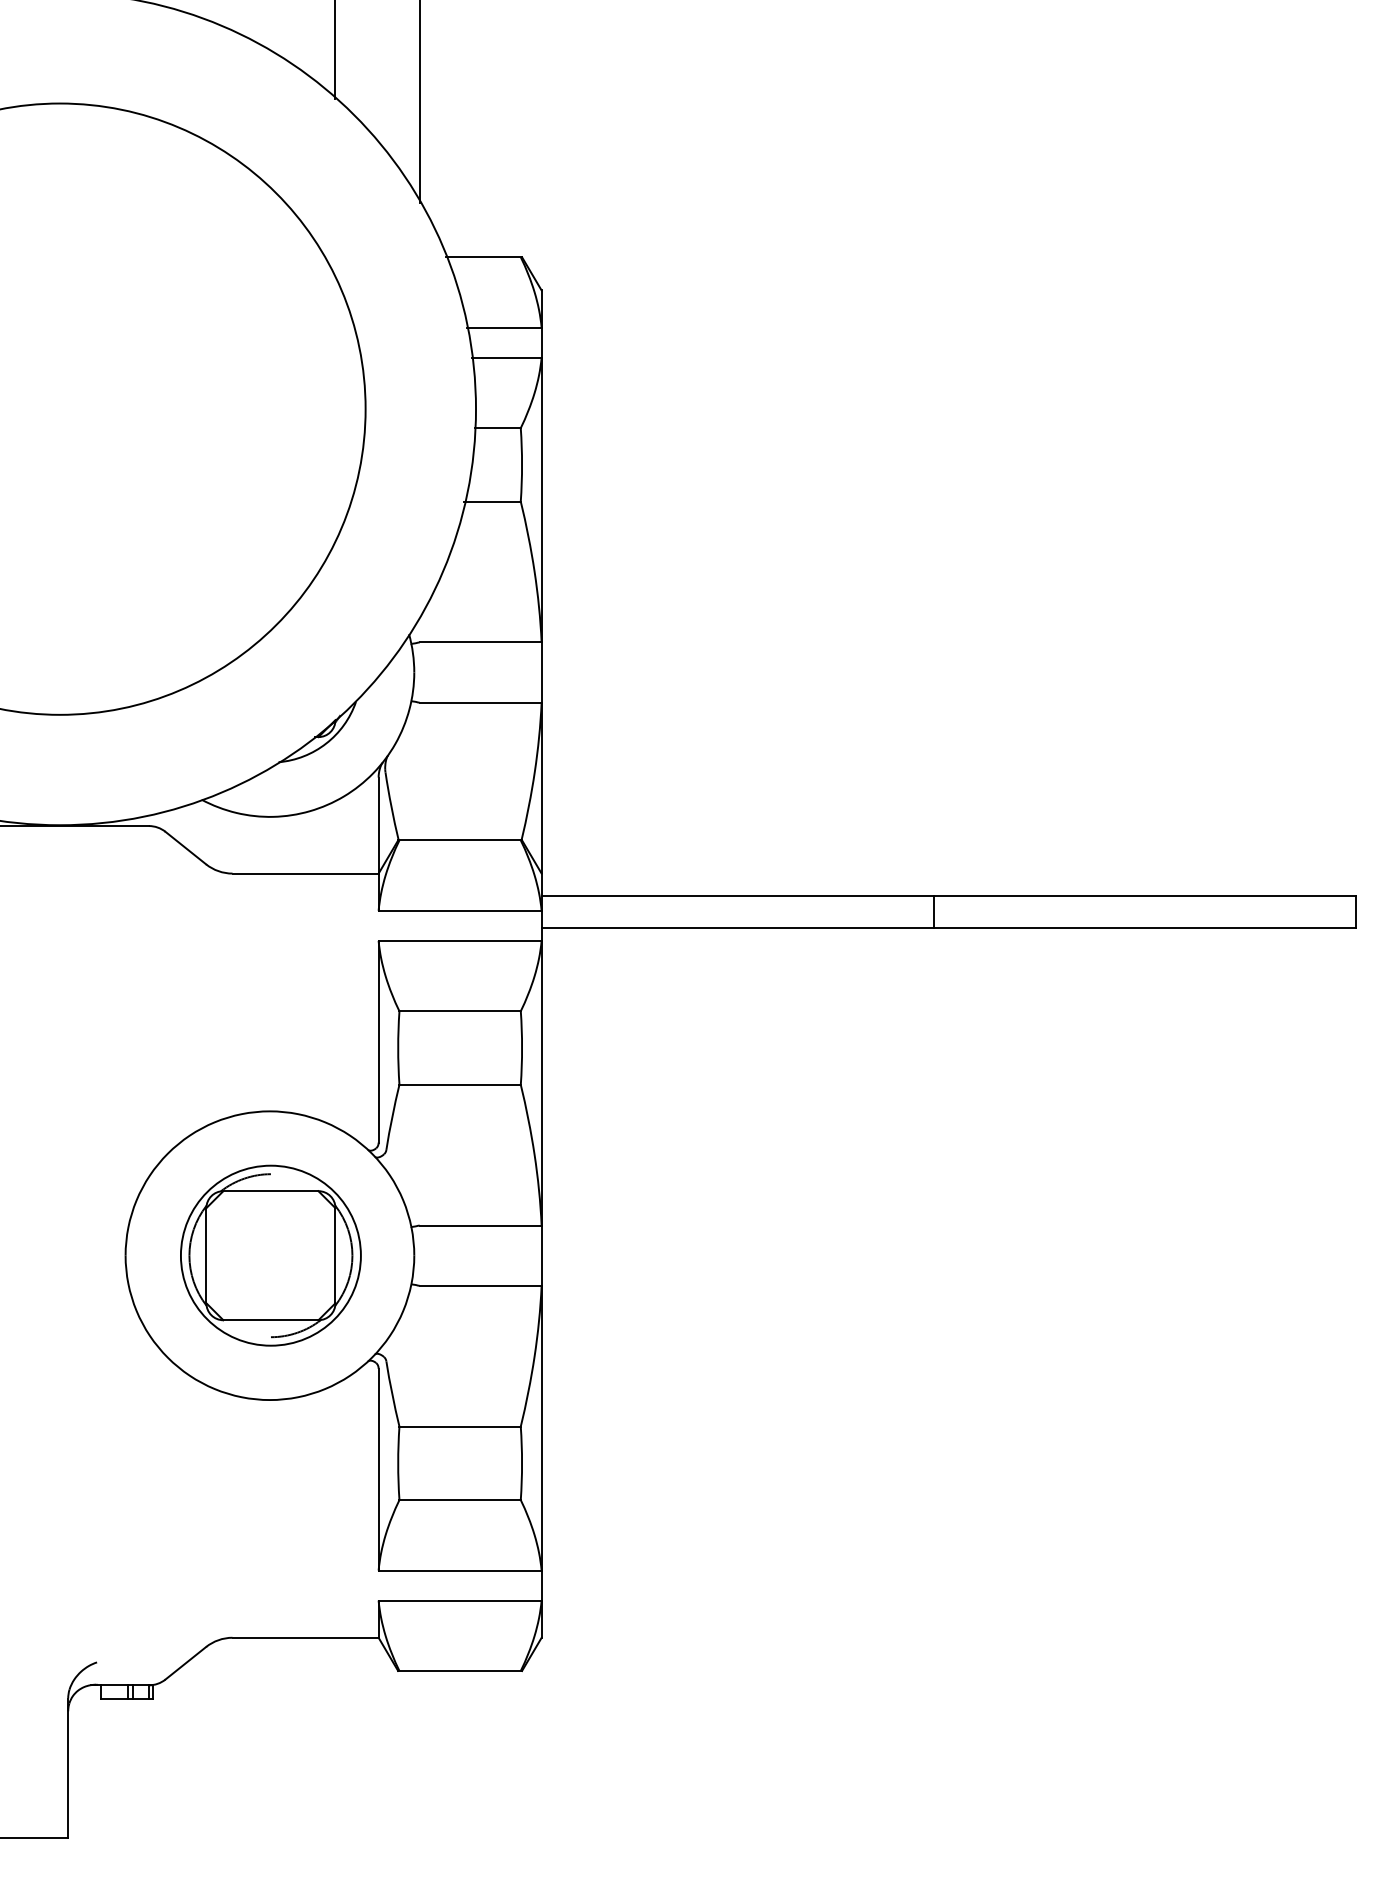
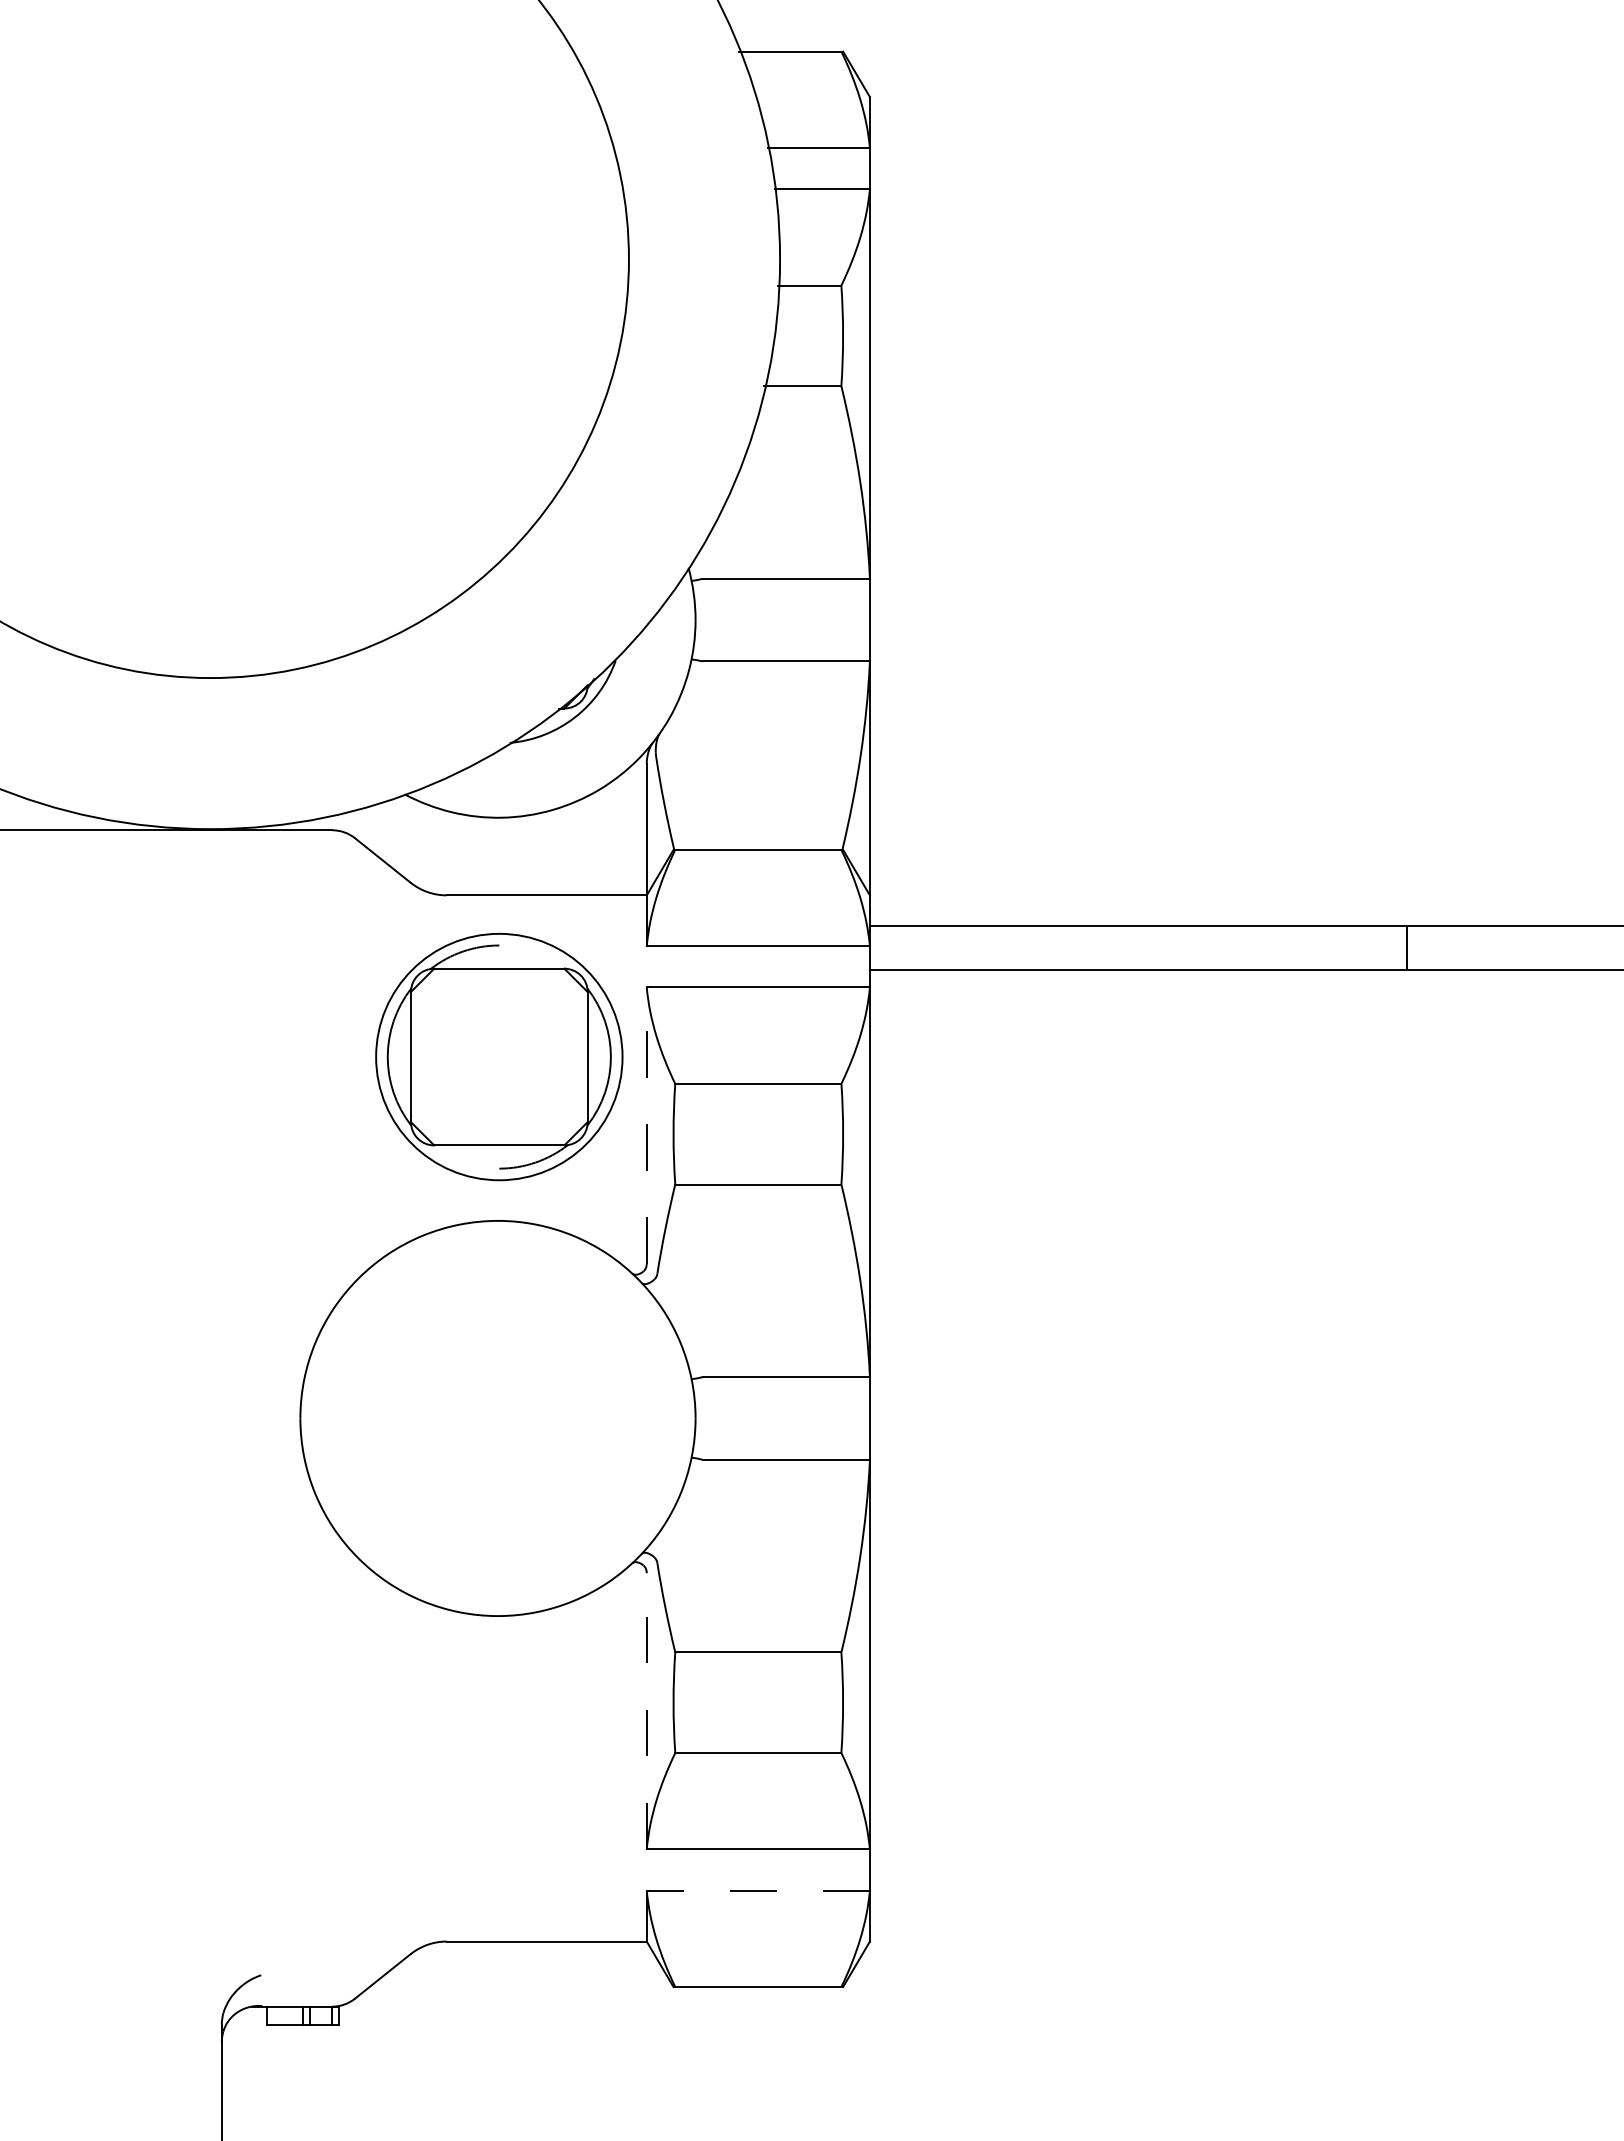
line: (378, 1041) -> (646, 1125), solid -> dashed
part: (270, 1255) -> (498, 1056), moved
line: (378, 1469) -> (646, 1711), solid -> dashed
line: (460, 1600) -> (758, 1890), solid -> dashed

